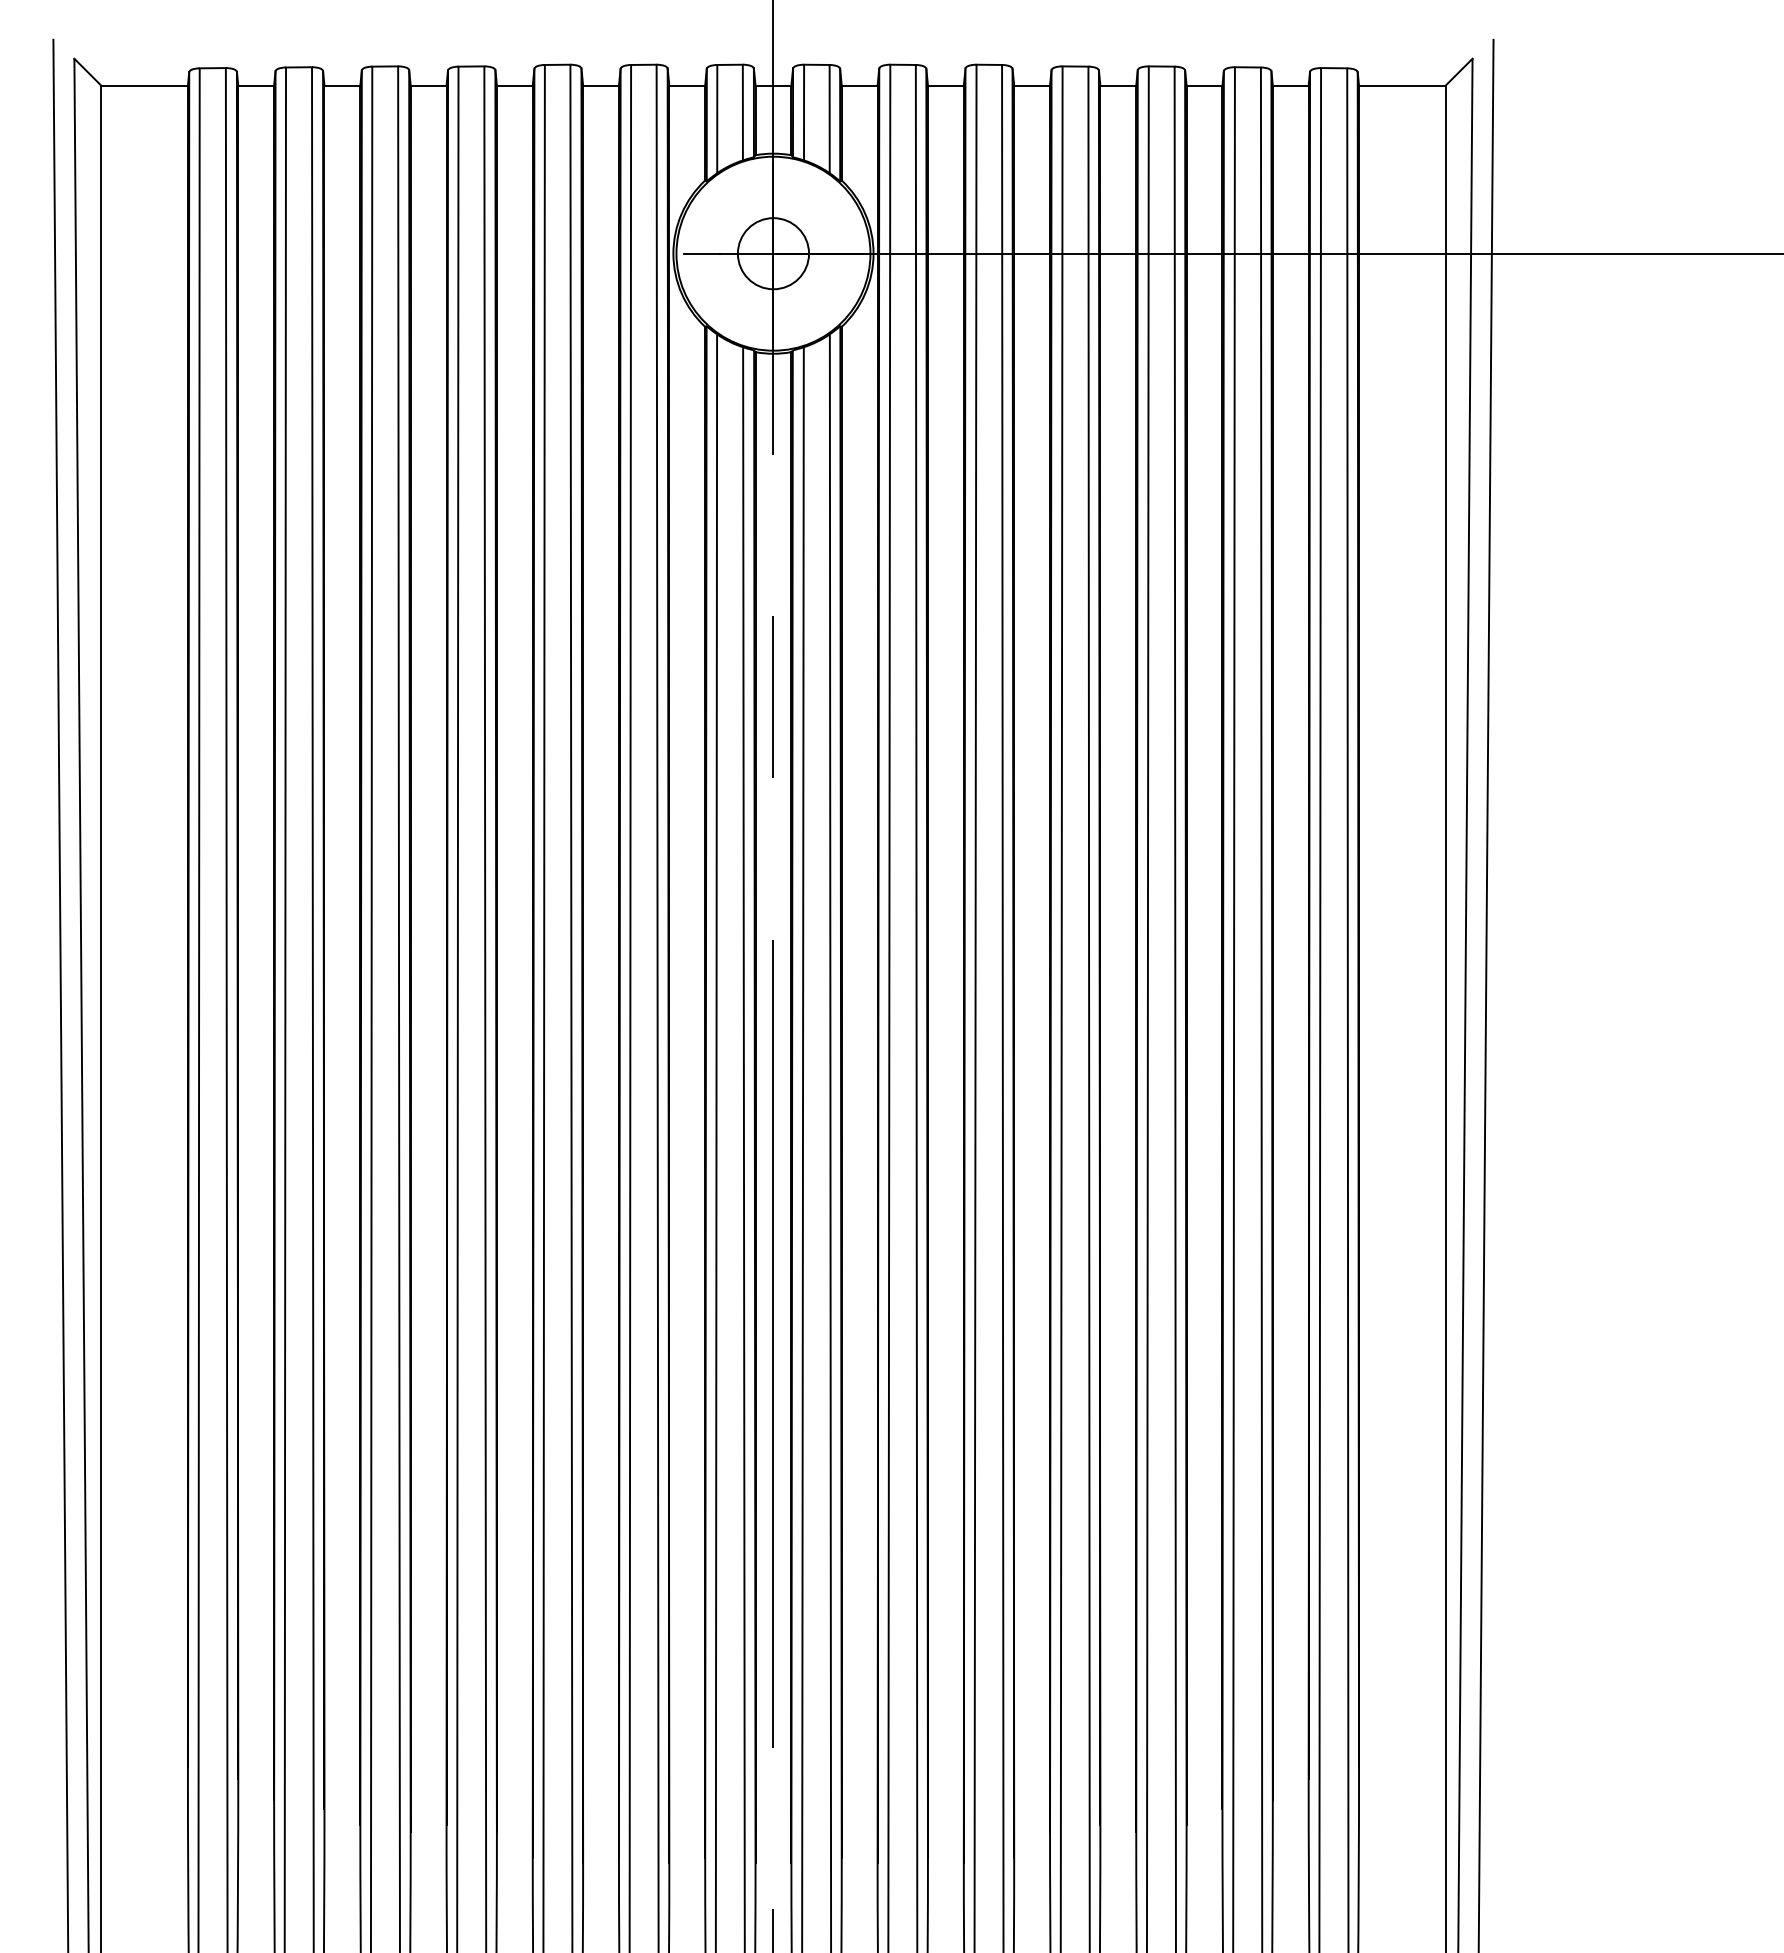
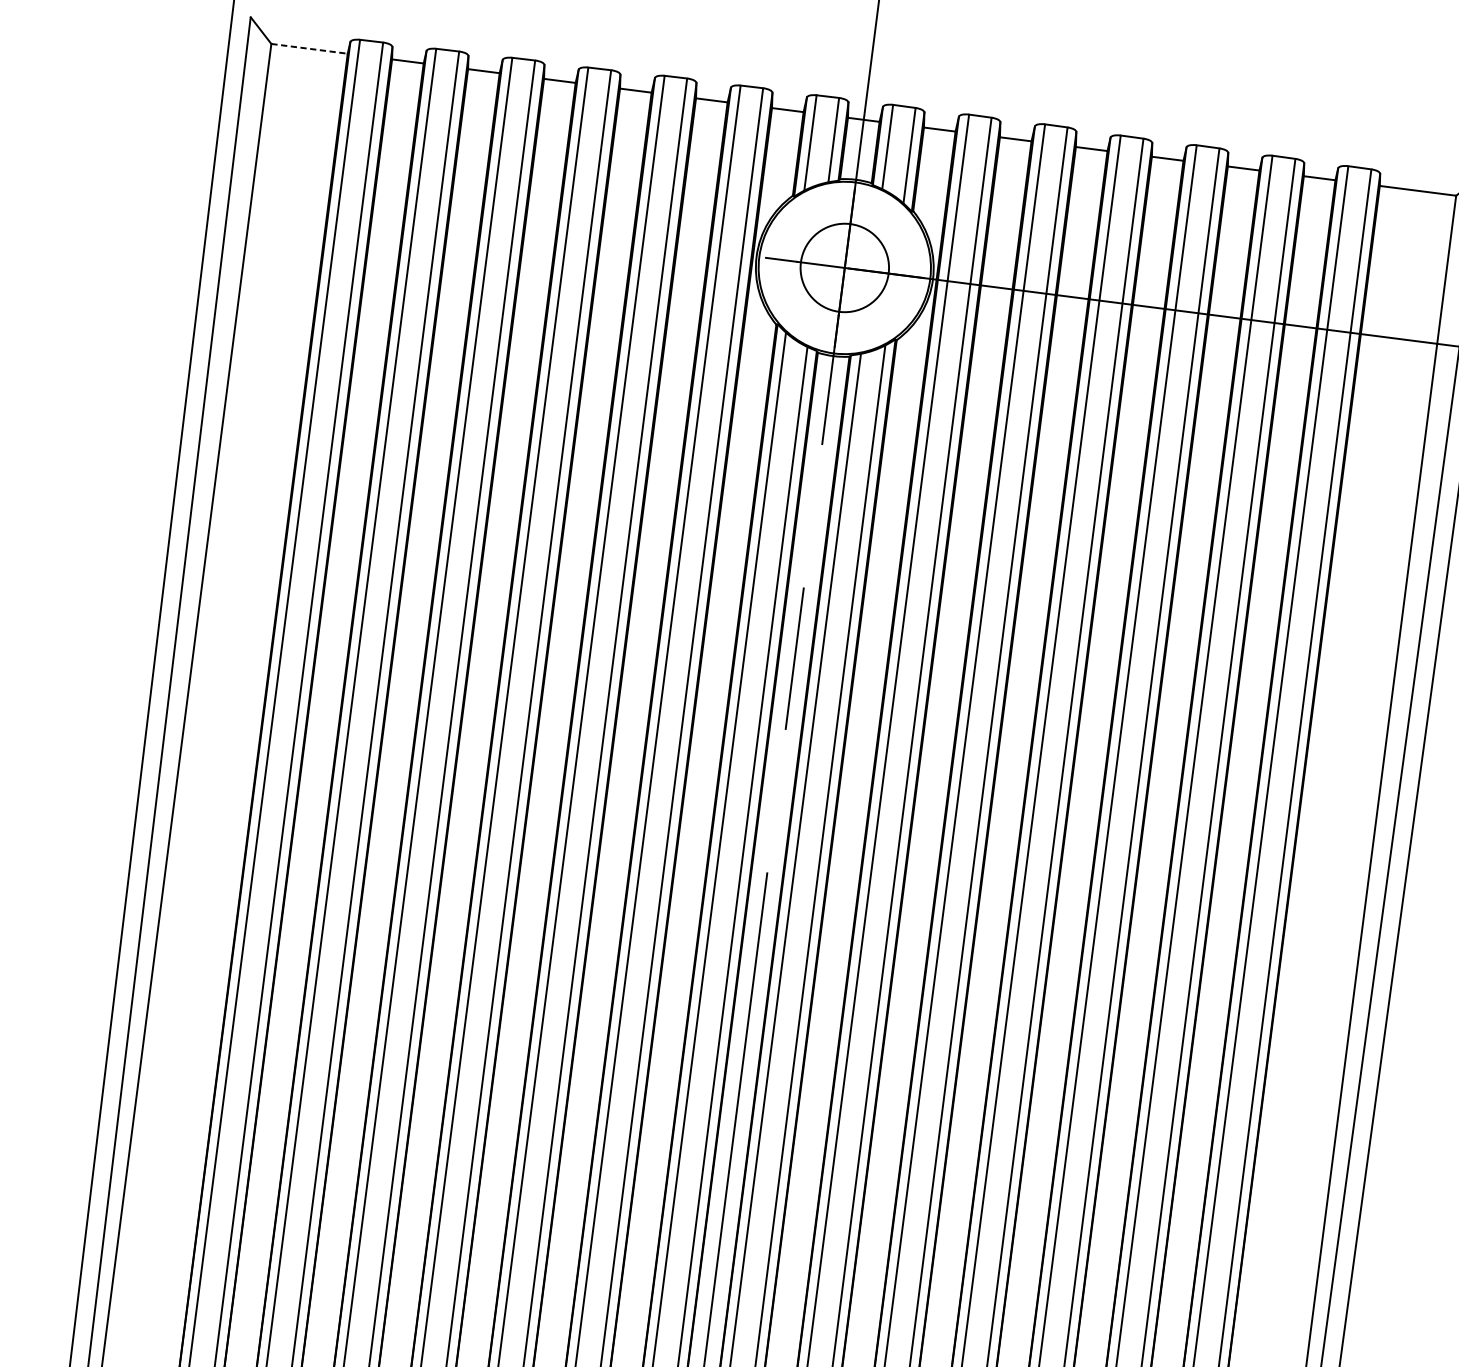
line: (145, 85) -> (310, 48), solid -> dashed
circle: (773, 253) -> (844, 267), size x1.4

